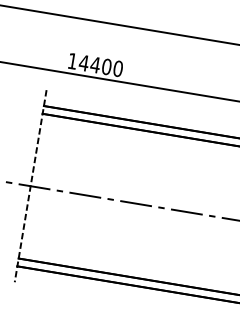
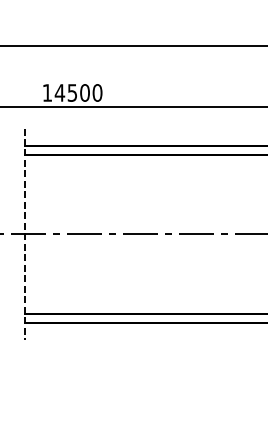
text: (95, 64) -> (72, 92), 14400 -> 14500

